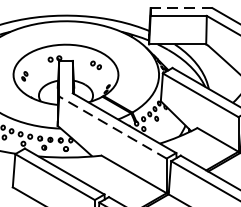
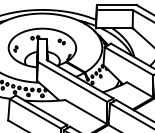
line: (181, 8) -> (116, 5), dashed -> solid
line: (112, 126) -> (72, 81), dashed -> solid

